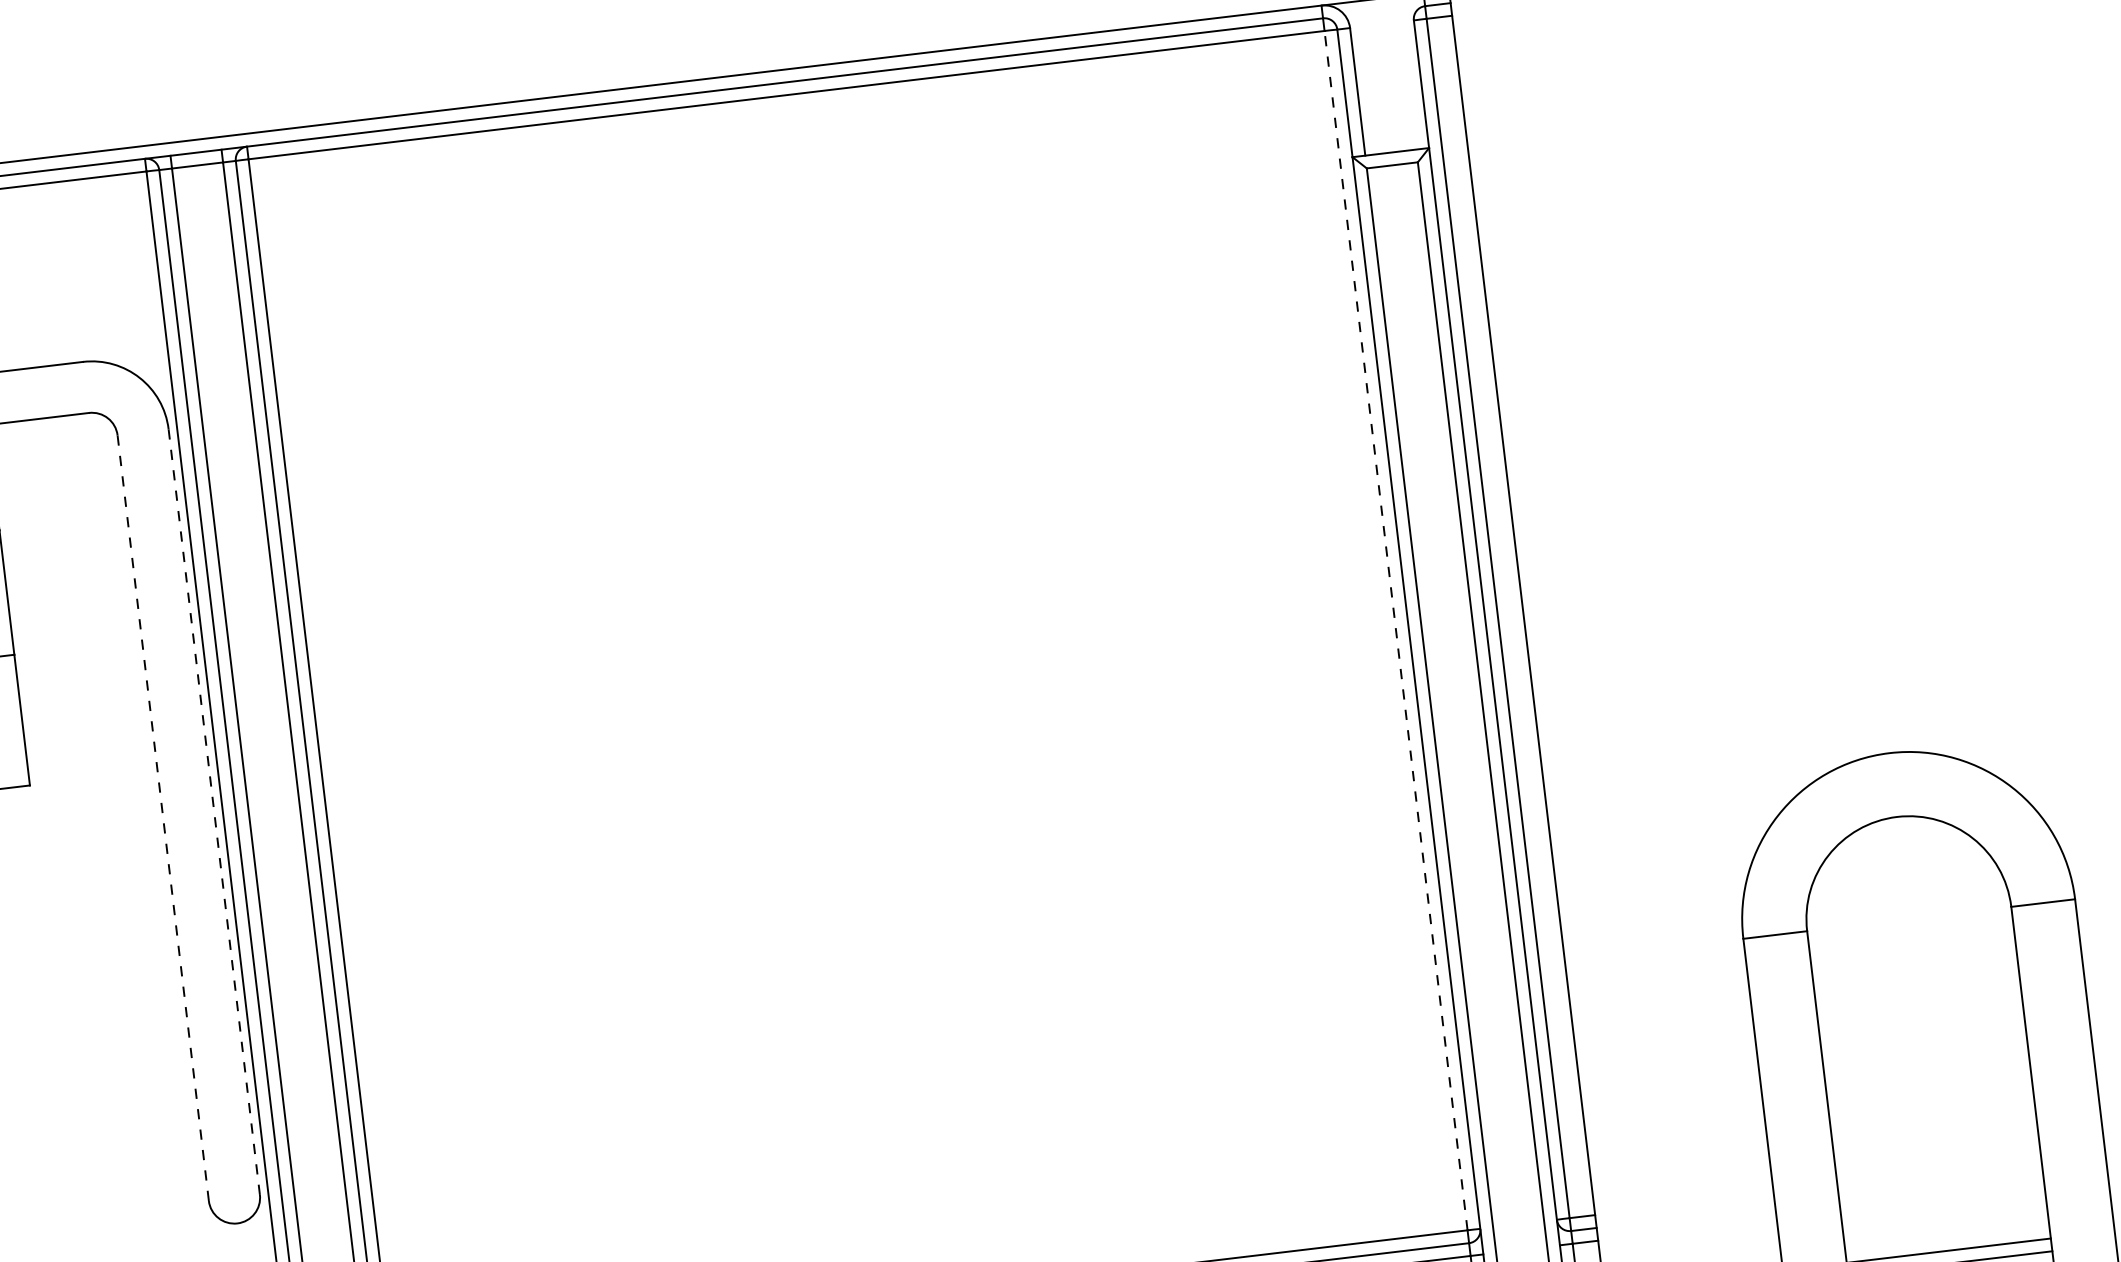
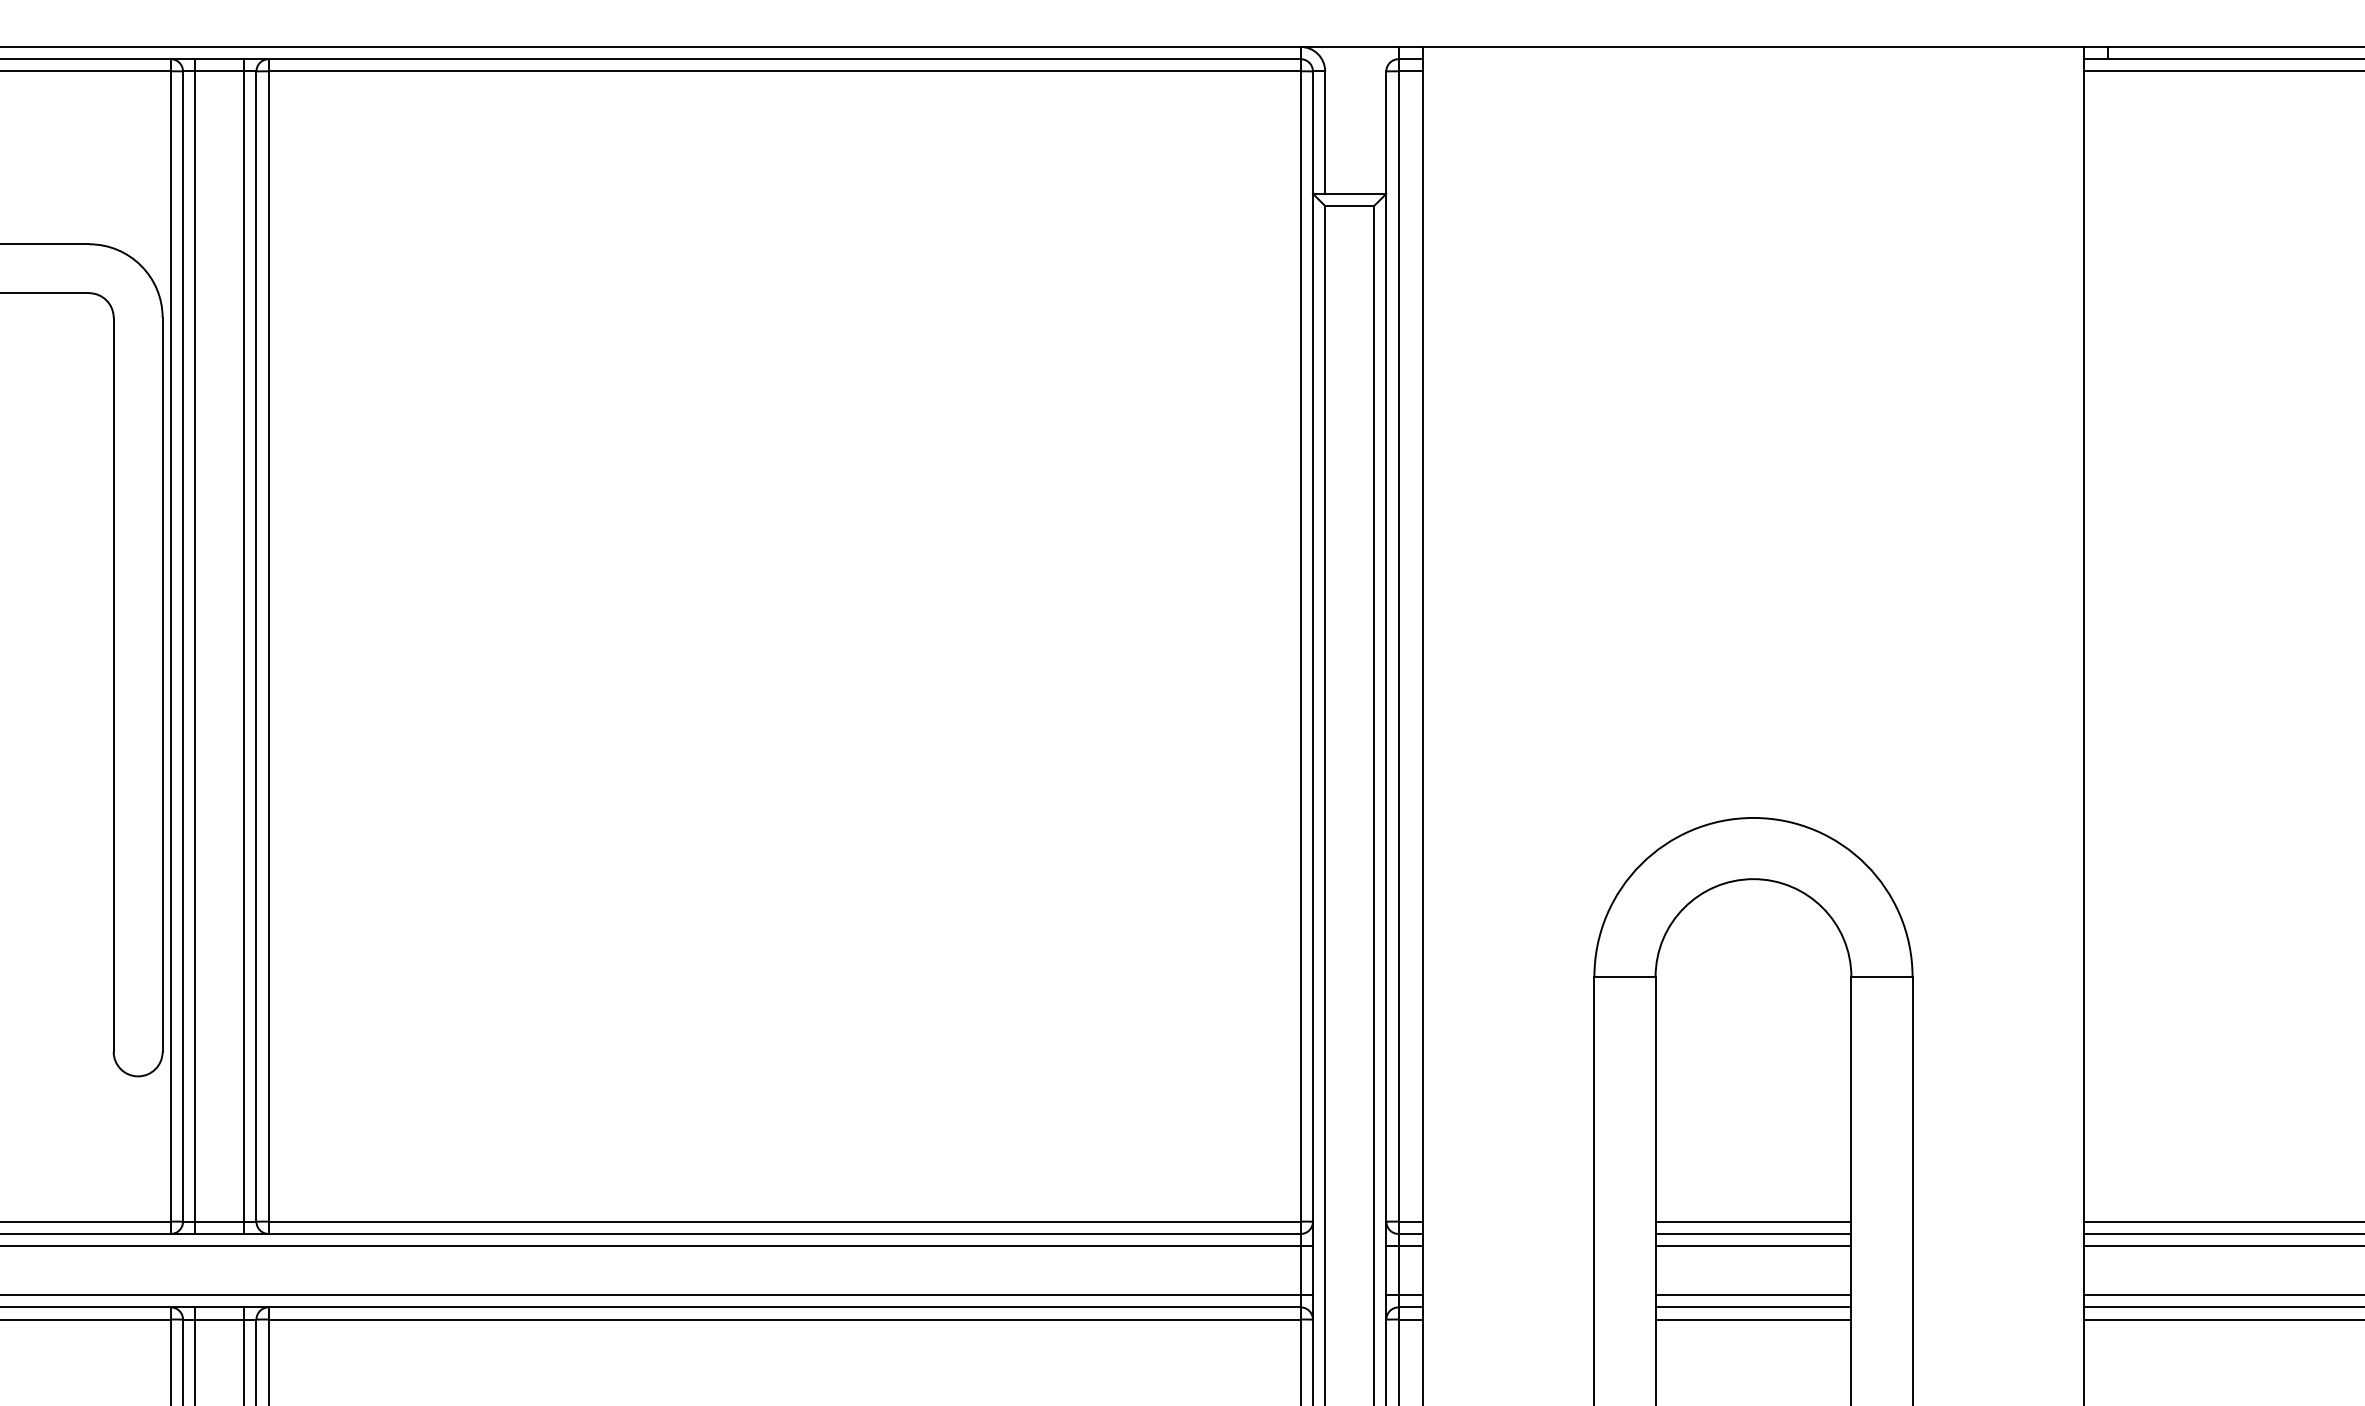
line: (1395, 629) -> (1300, 645), dashed -> solid
line: (214, 812) -> (162, 685), dashed -> solid
line: (162, 817) -> (113, 684), dashed -> solid
line: (1939, 1173) -> (1753, 1221), added
line: (1941, 1186) -> (1753, 1233), added
line: (1942, 1199) -> (1753, 1246), added

